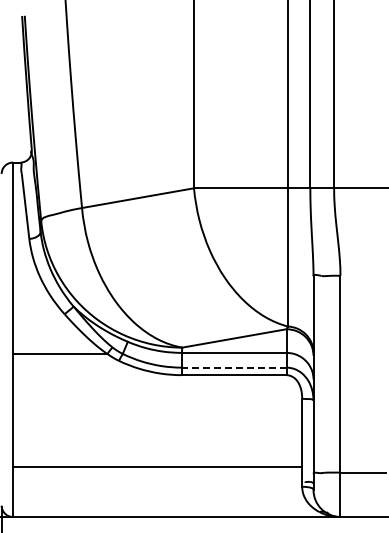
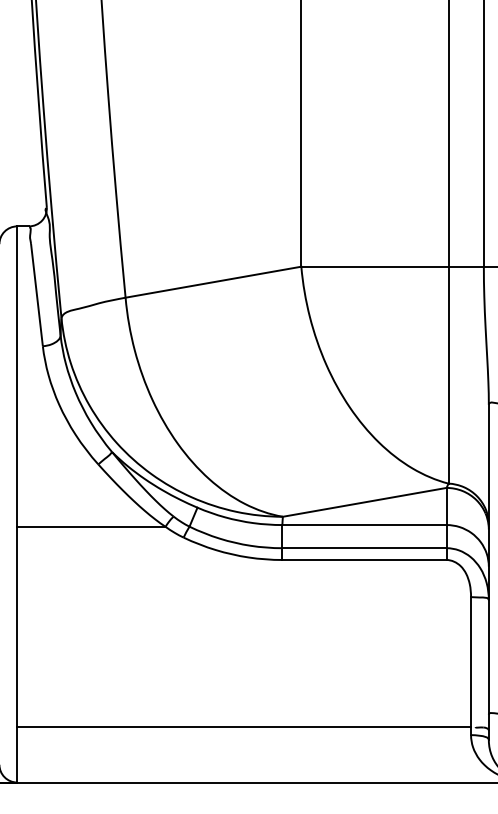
line: (233, 367) -> (363, 547), dashed -> solid
line: (157, 466) -> (243, 726), moved

